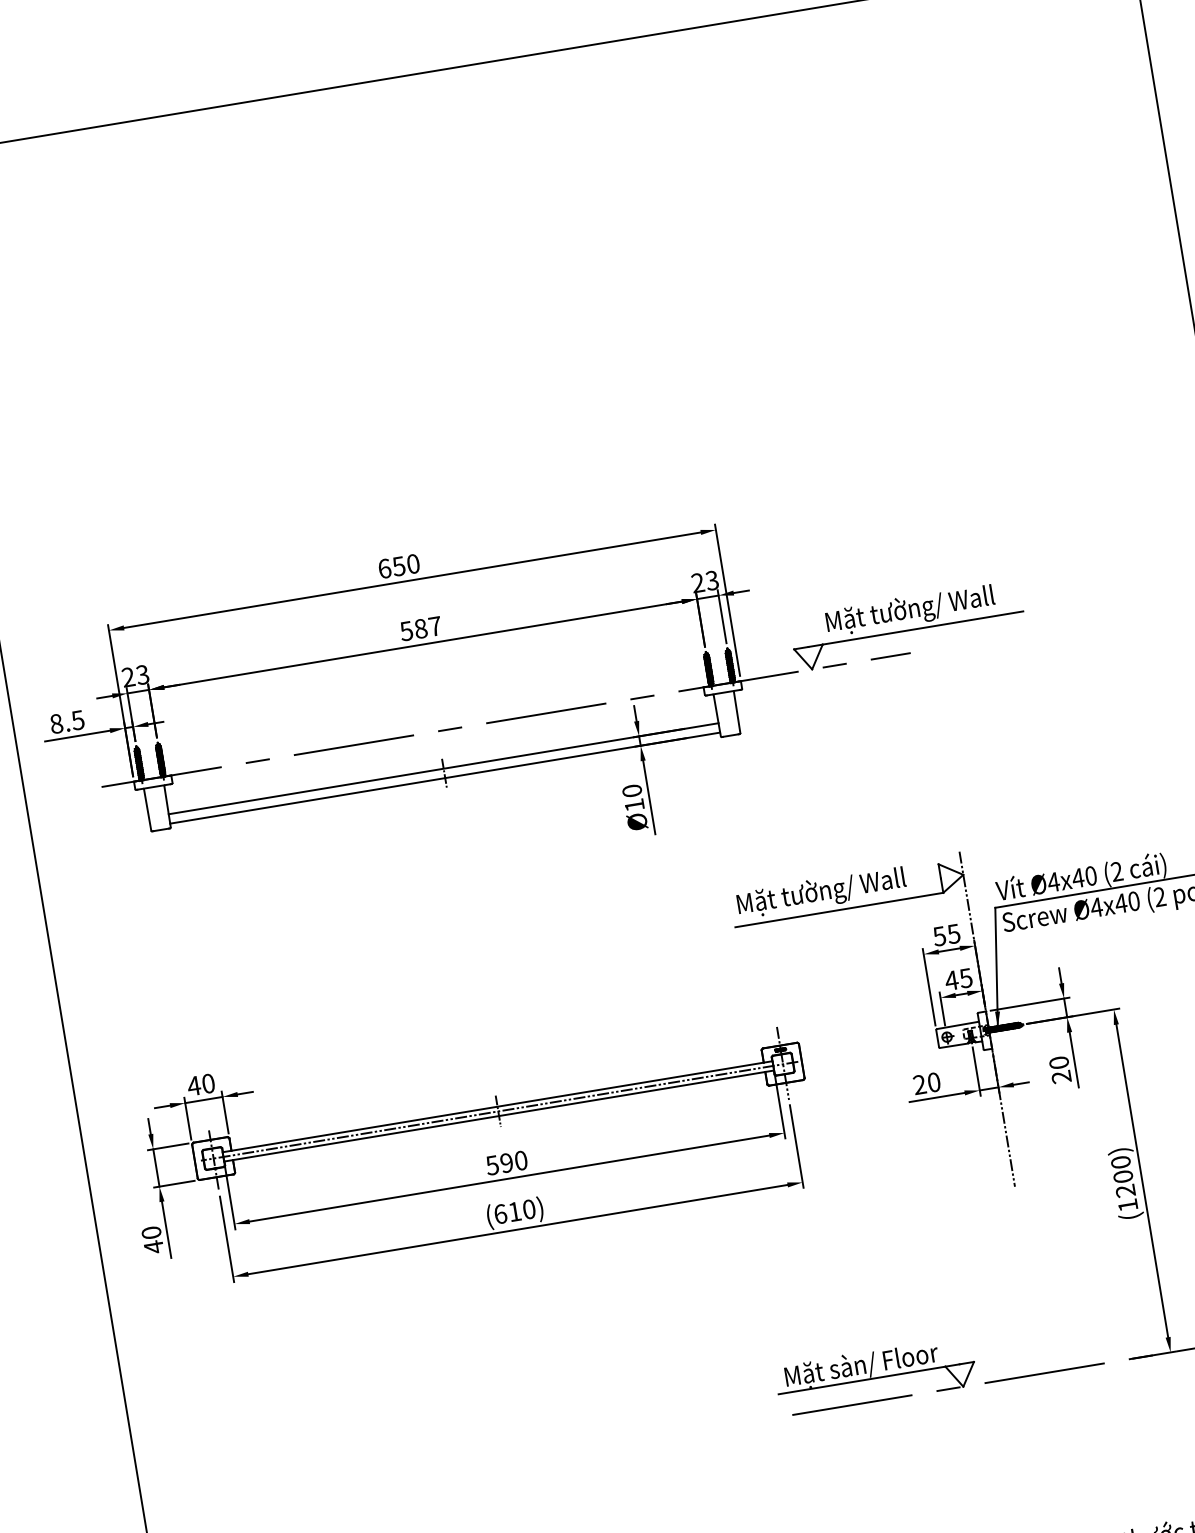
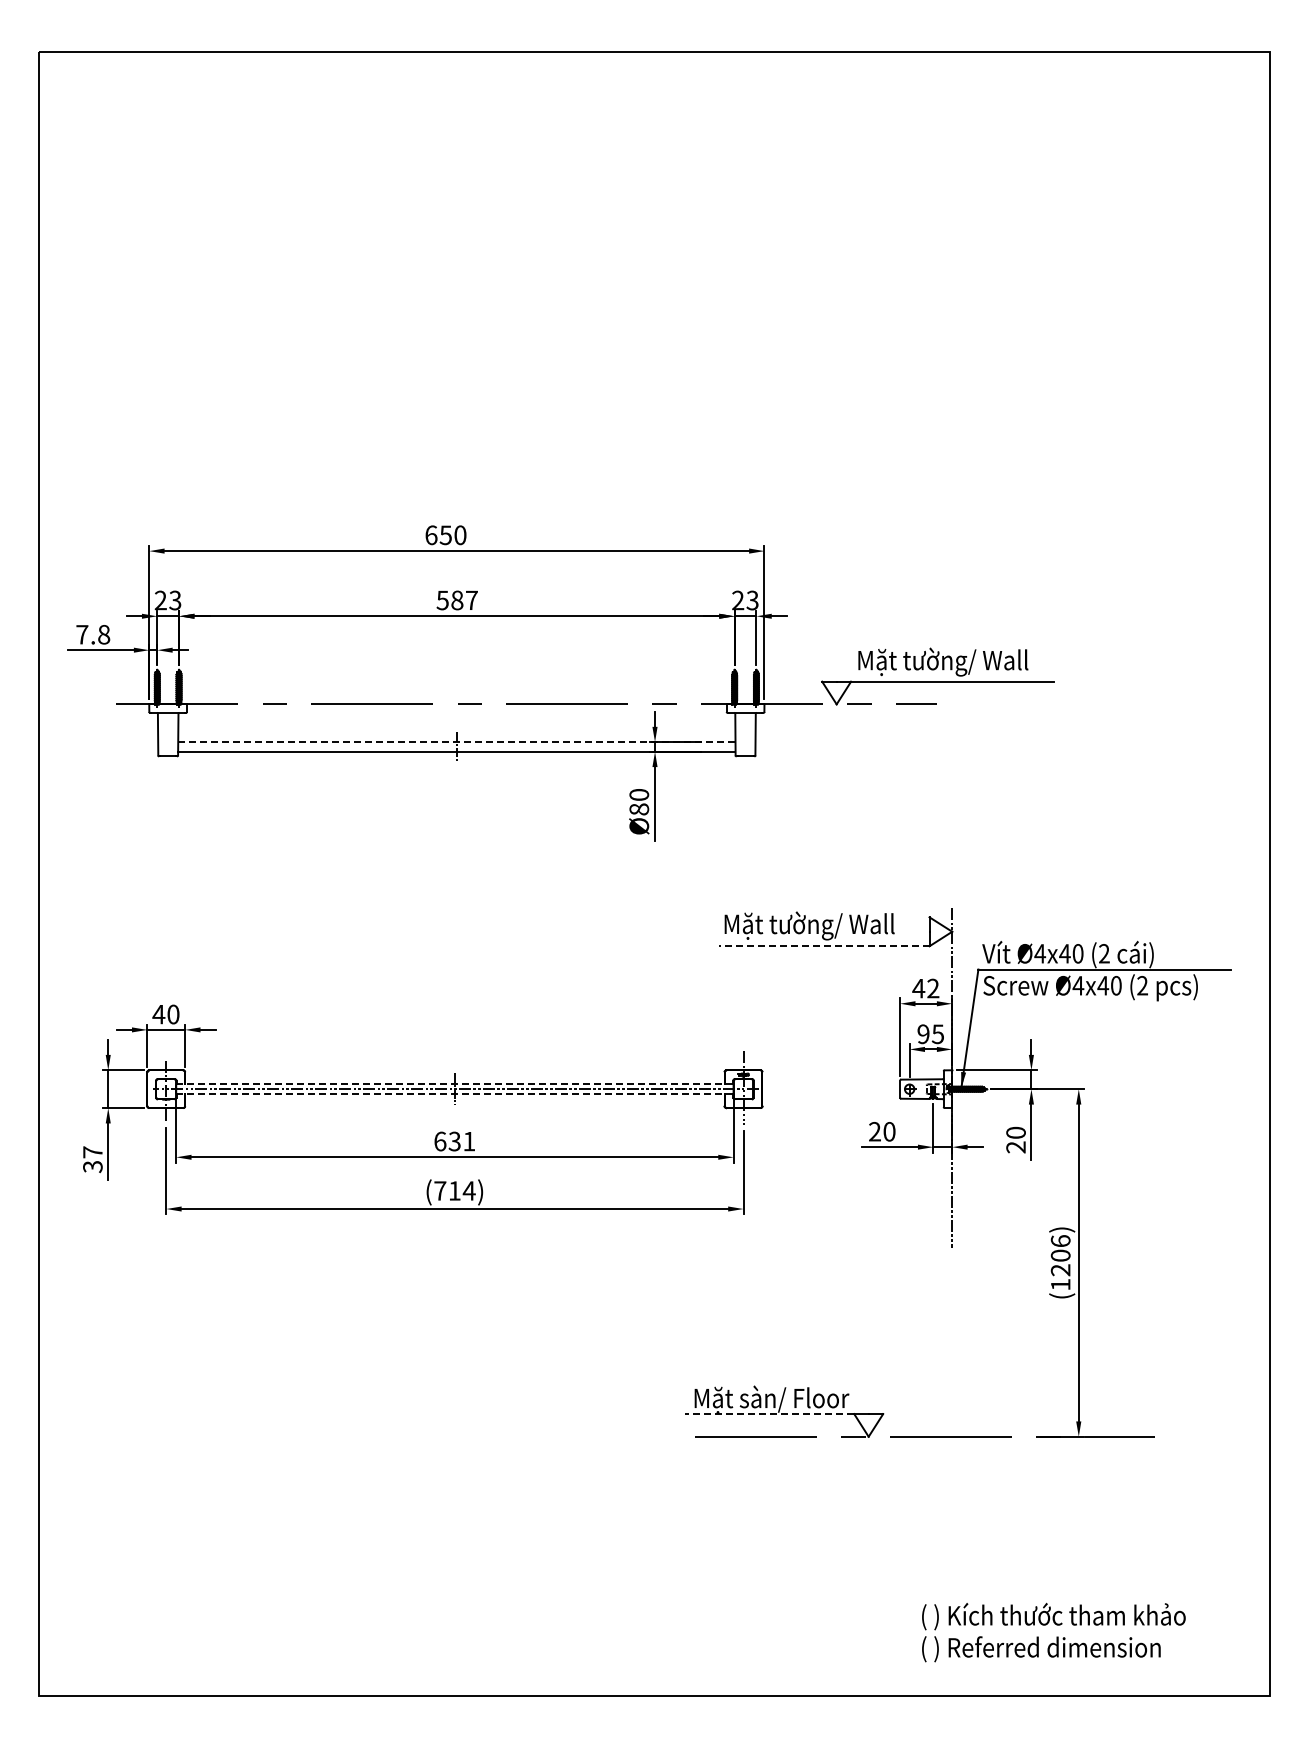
text: (67, 721) -> (93, 634), 8.5 -> 7.8
line: (443, 769) -> (456, 742), solid -> dashed
text: (634, 805) -> (639, 809), Ø10 -> Ø80
line: (838, 910) -> (823, 946), solid -> dashed
text: (946, 935) -> (925, 988), 55 -> 42
text: (951, 980) -> (923, 1034), 45 -> 95
line: (497, 1106) -> (454, 1084), solid -> dashed
line: (498, 1115) -> (454, 1093), solid -> dashed
text: (1120, 1162) -> (1060, 1241), (1200) -> (1206)
text: (506, 1163) -> (454, 1141), 590 -> 631
text: (514, 1211) -> (454, 1190), (610) -> (714)
text: (152, 1239) -> (92, 1159), 40 -> 37
line: (861, 1380) -> (769, 1414), solid -> dashed

